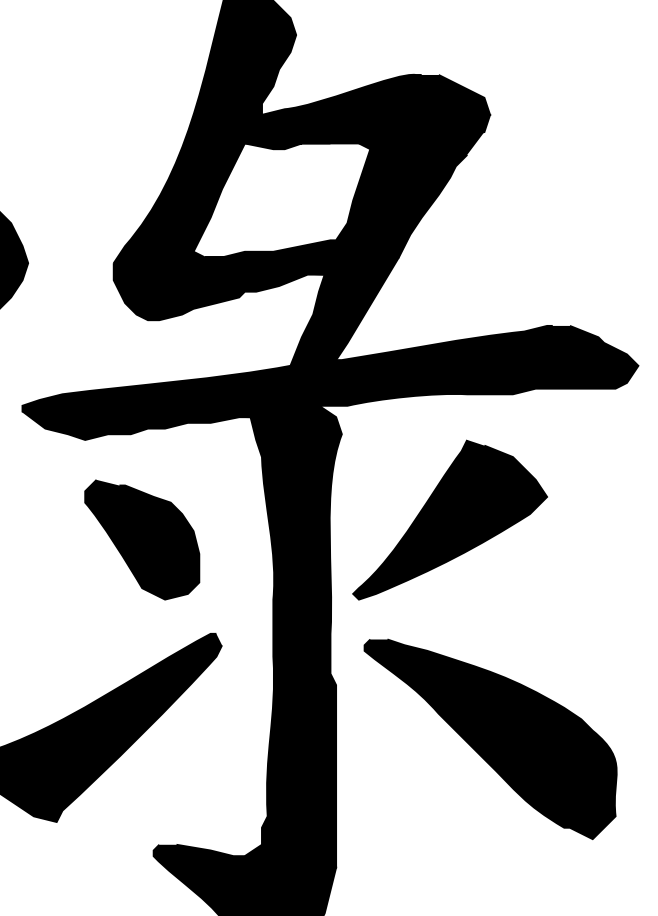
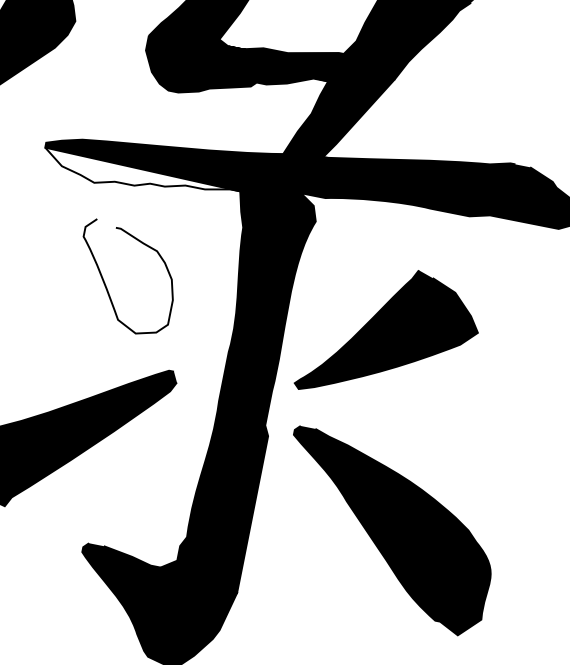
fill: (136, 425) -> (140, 179), removed
part: (449, 519) -> (390, 335), moved
fill: (142, 539) -> (126, 278), removed
part: (490, 738) -> (387, 531), moved

